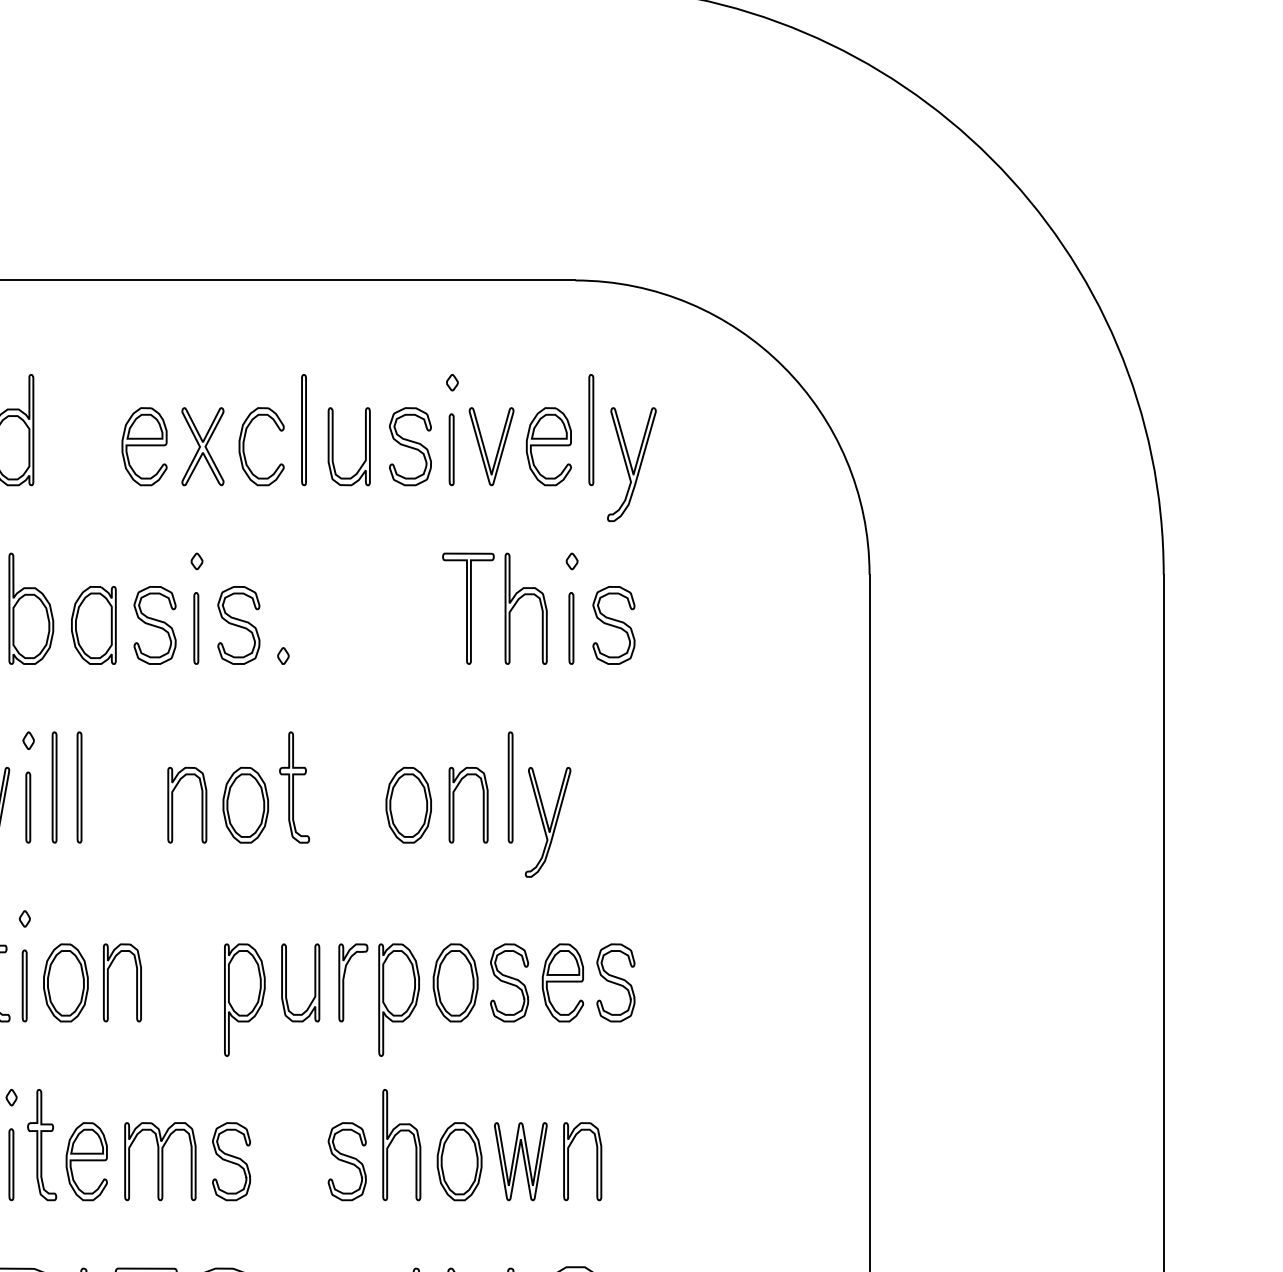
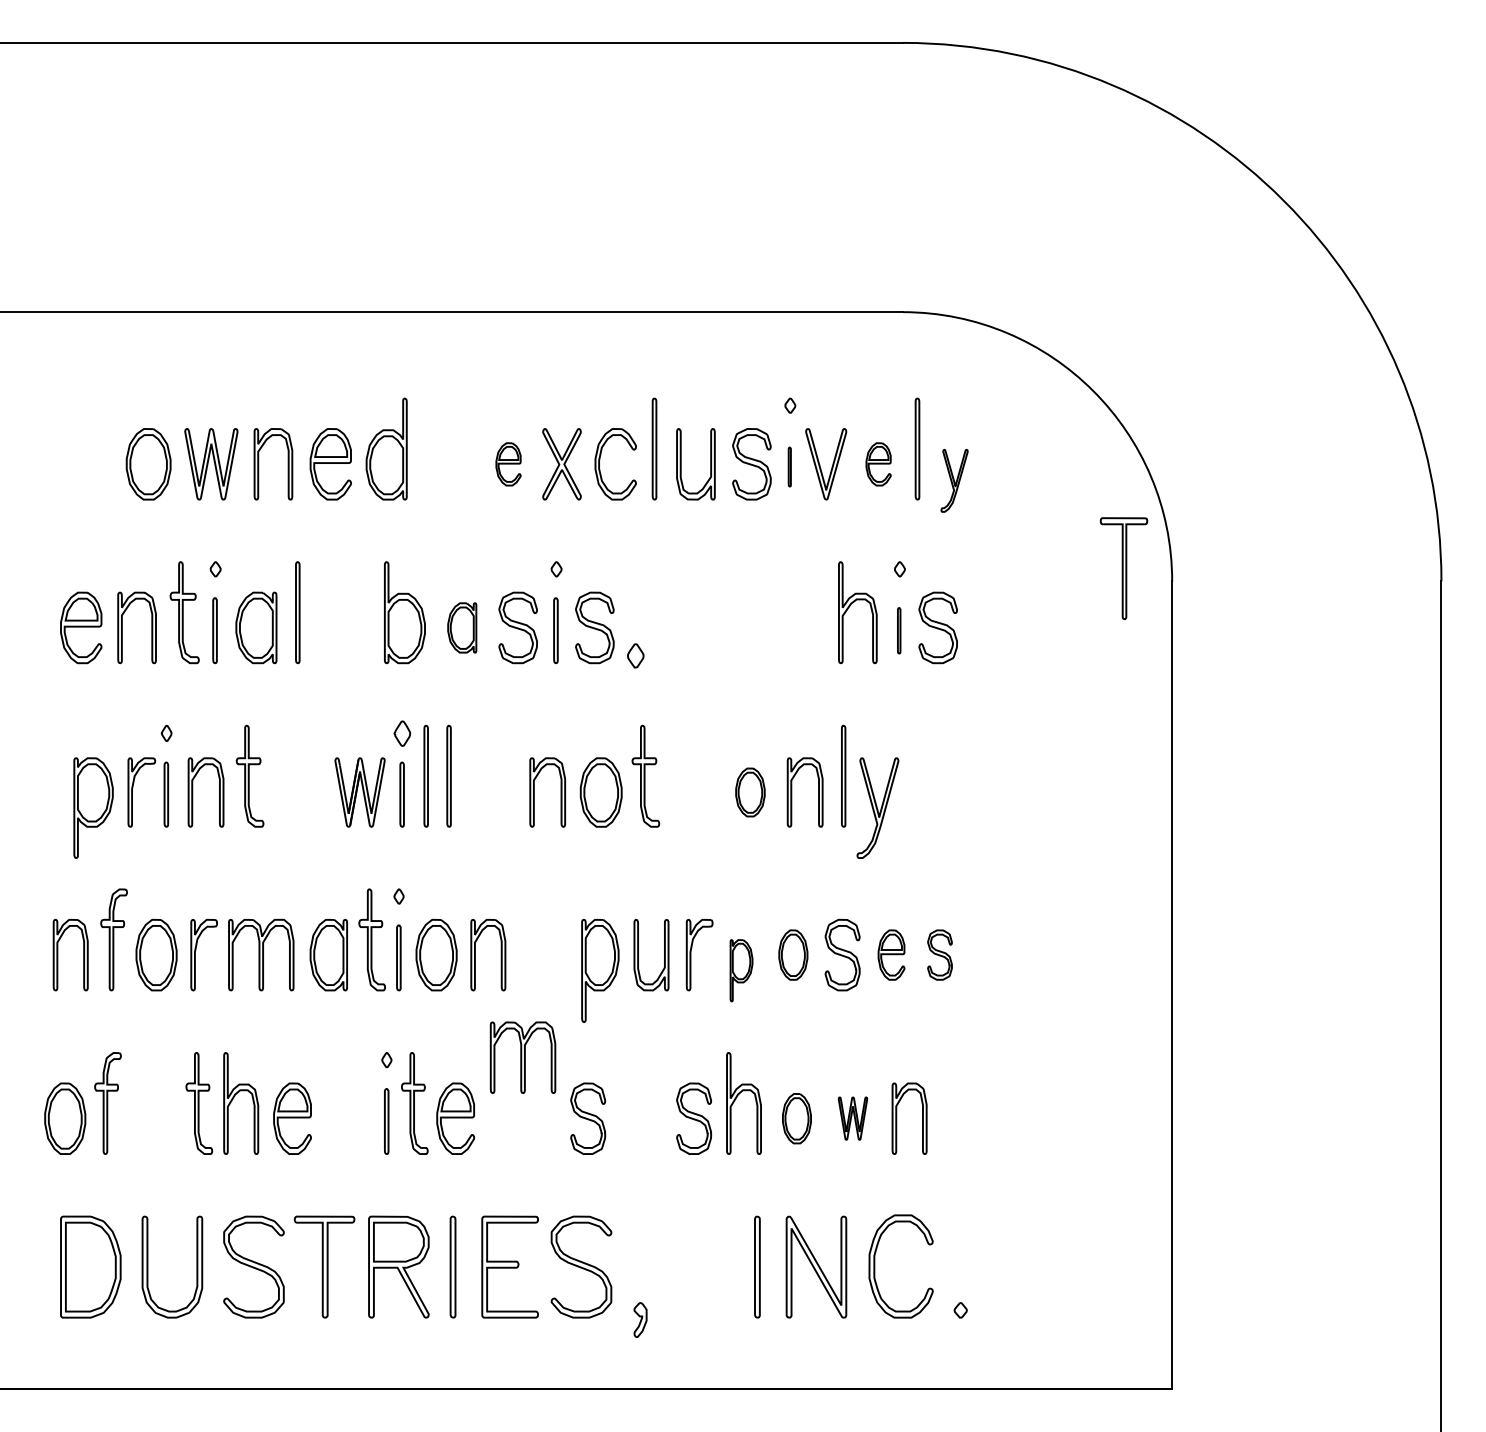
part: (144, 446) -> (508, 464), size x0.6
part: (548, 446) -> (878, 464), size x0.6
part: (451, 449) -> (789, 466), size x0.6
part: (631, 464) -> (954, 480), size x0.6
part: (467, 608) -> (1123, 568), moved
part: (94, 624) -> (462, 627), size x0.7
part: (570, 628) -> (898, 630), size x0.7
part: (283, 655) -> (635, 655), size x1.6
part: (28, 739) -> (402, 732), size x1.6
part: (408, 805) -> (750, 792), size x0.7
part: (455, 982) -> (793, 954), size x0.7
part: (562, 982) -> (891, 954), size x0.7
part: (615, 982) -> (939, 954), size x0.7
part: (399, 999) -> (741, 970), size x0.6
curve: (159, 1161) -> (522, 1057), moved
part: (459, 1161) -> (796, 1118), size x0.7
part: (520, 1161) -> (852, 1118), size x0.6

